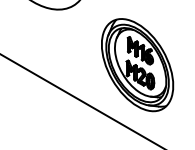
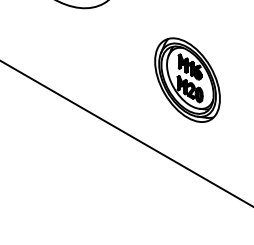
part: (137, 64) -> (187, 79), size x0.7

